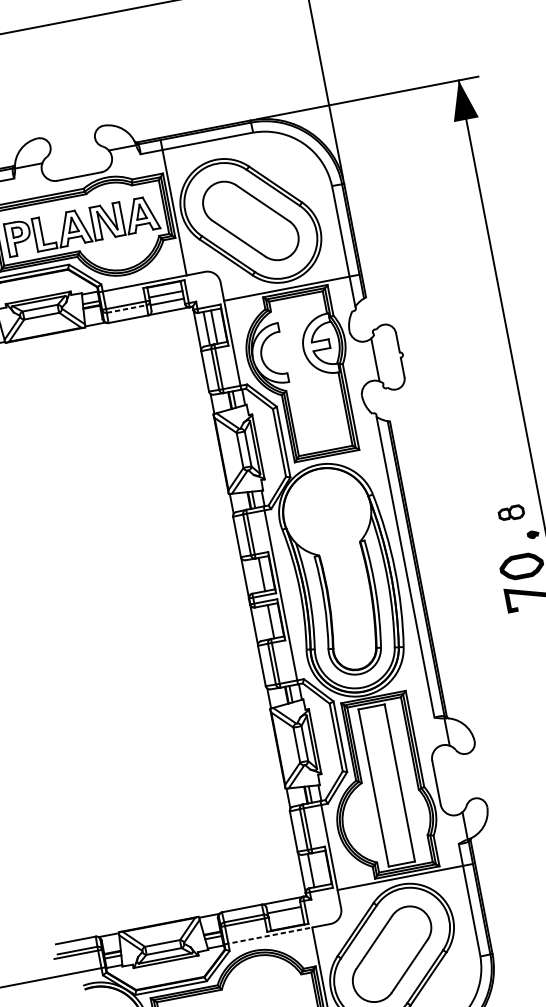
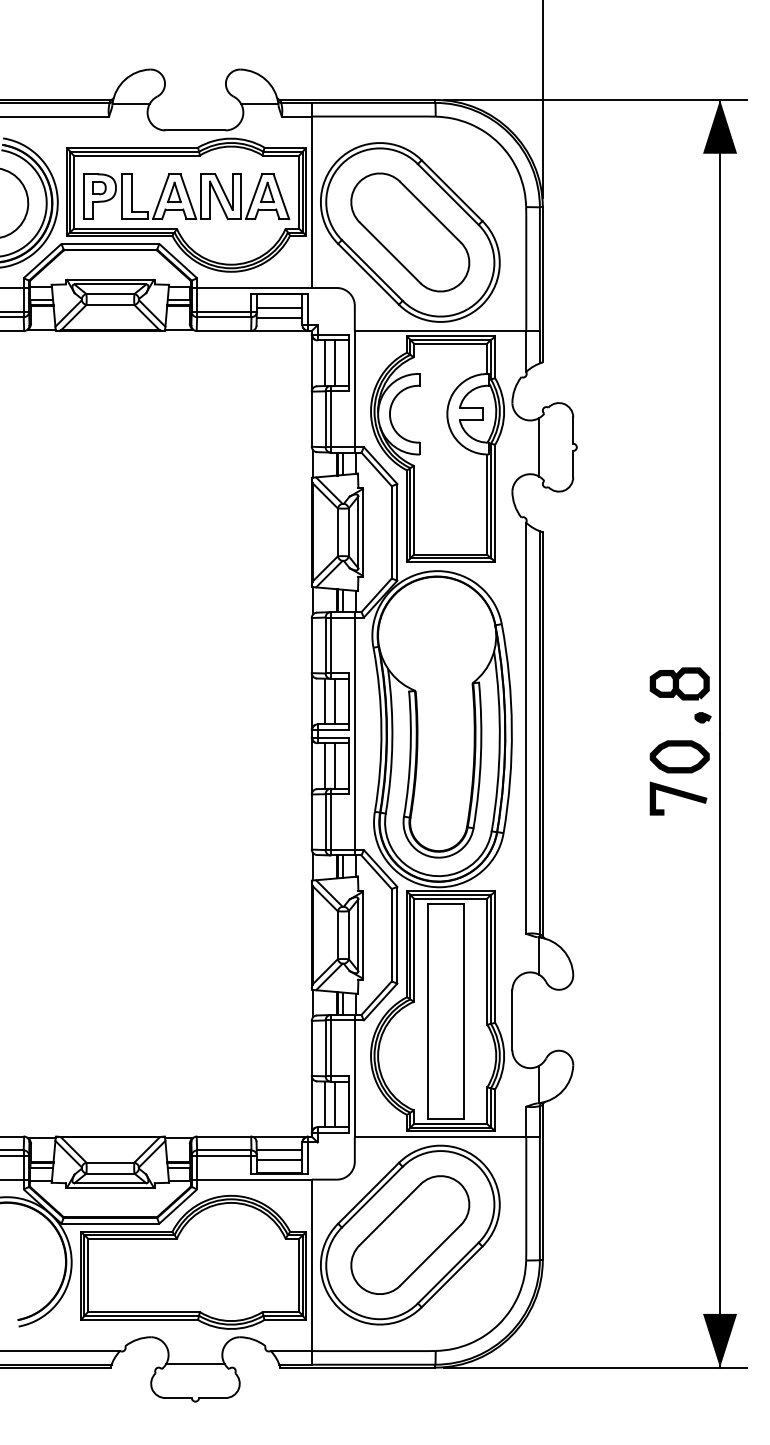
line: (126, 309) -> (224, 317), dashed -> solid
part: (511, 512) -> (679, 683), size x1.67
line: (254, 576) -> (324, 701), added
line: (263, 622) -> (324, 765), added
line: (318, 869) -> (335, 1104), added
line: (285, 917) -> (279, 1159), added
line: (268, 935) -> (252, 1179), dashed -> solid

